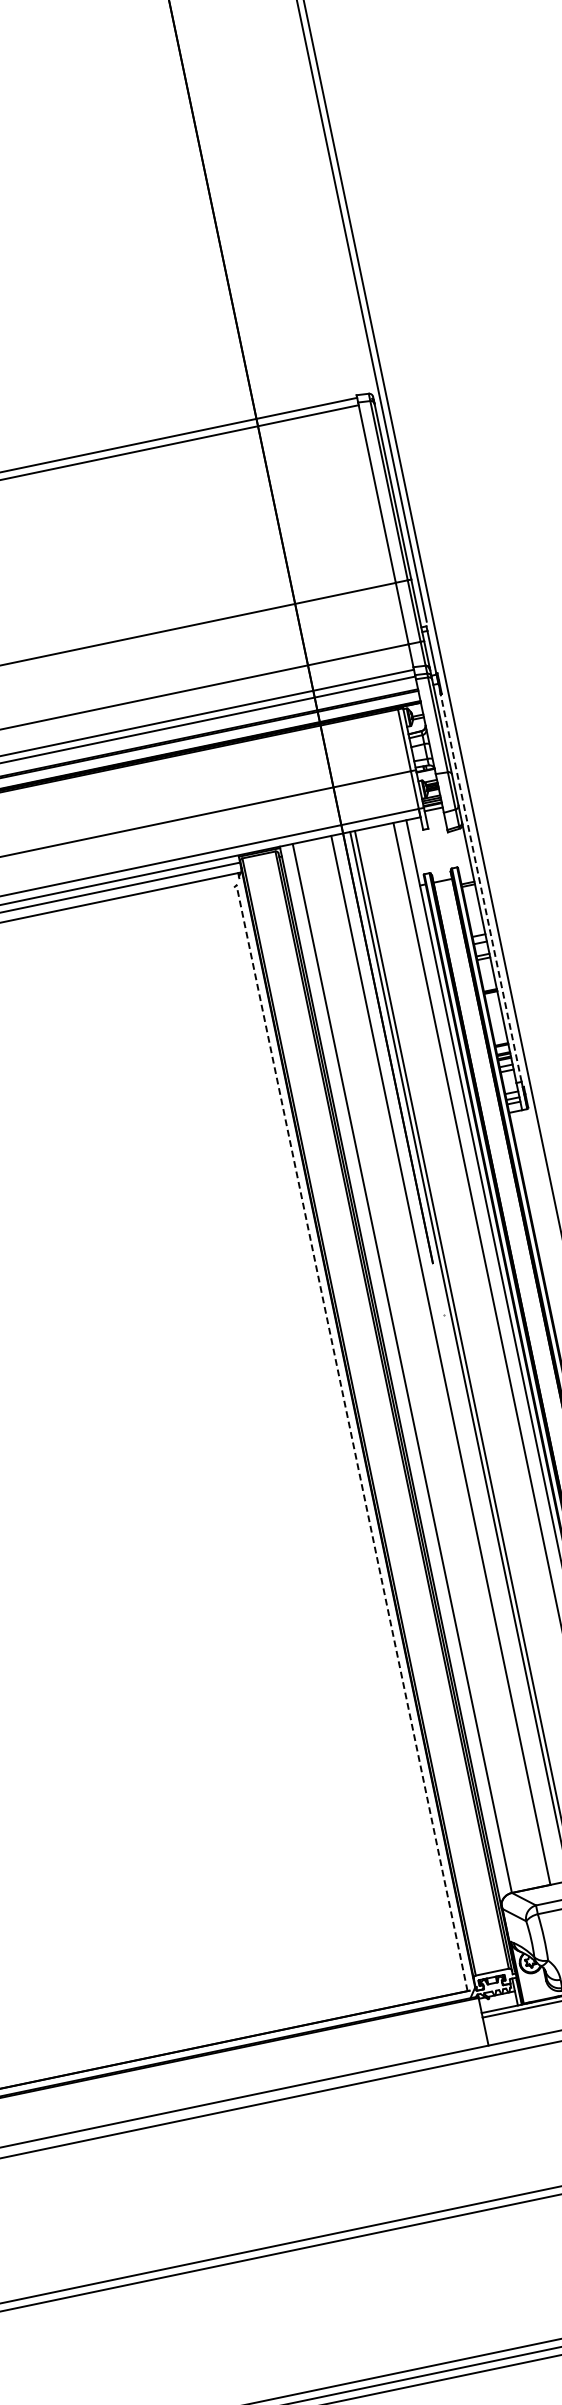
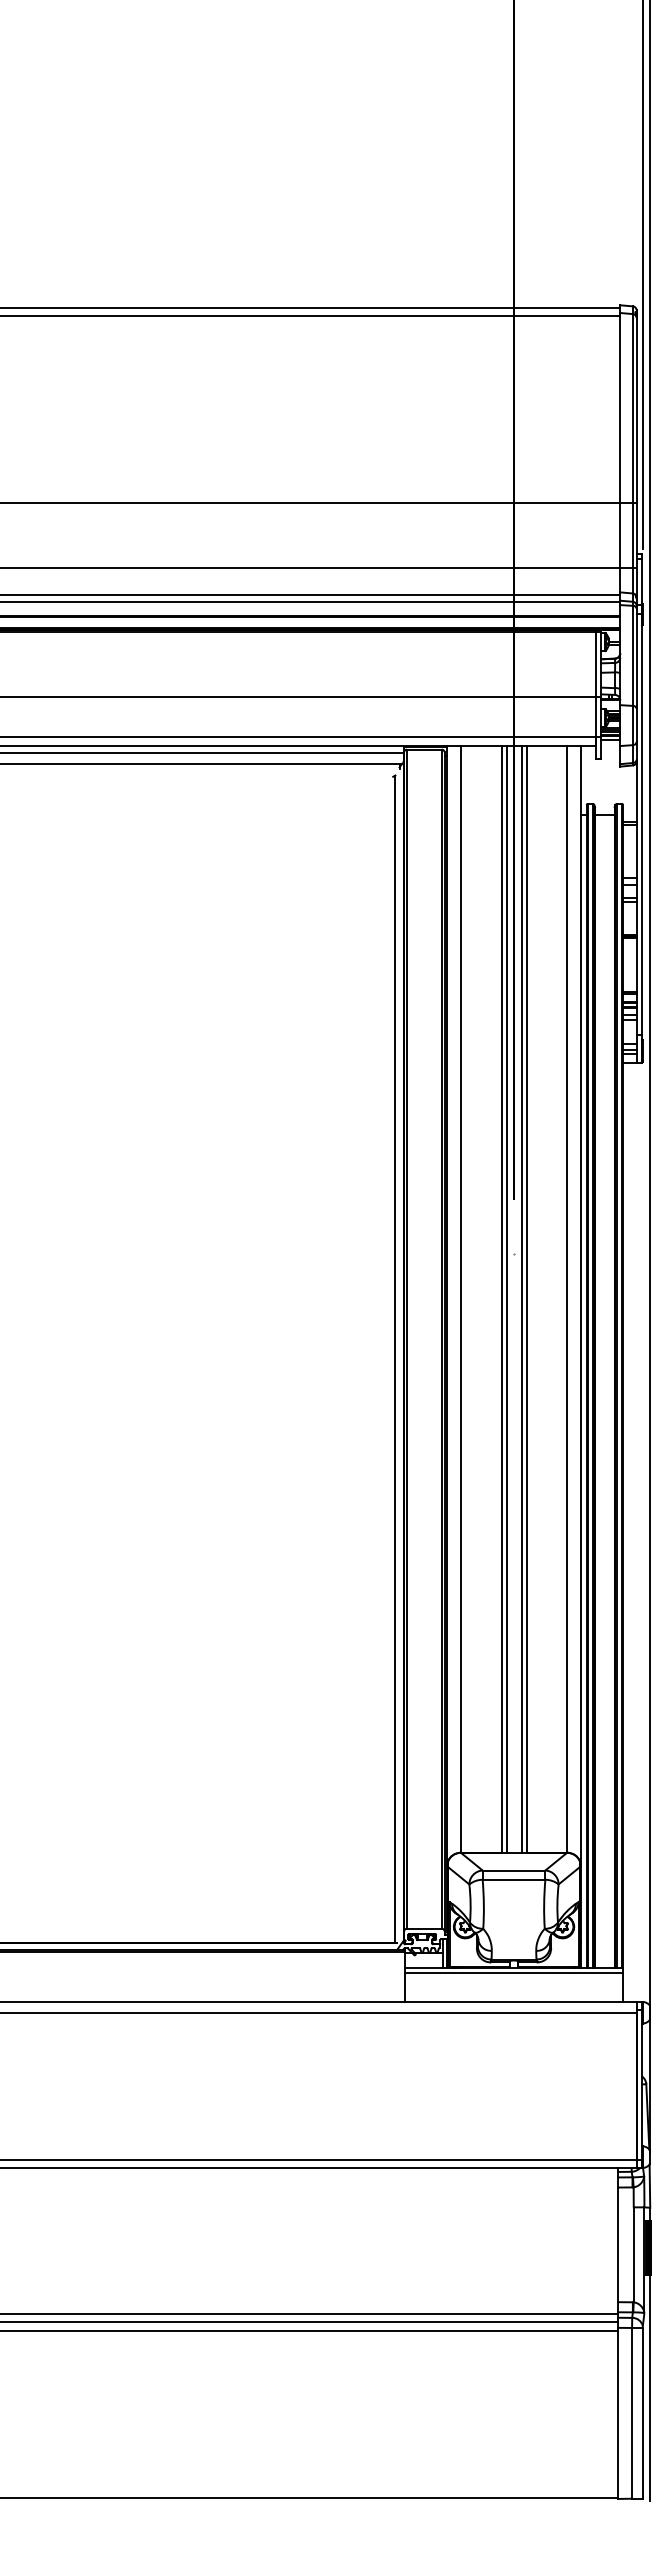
line: (480, 882) -> (642, 824), dashed -> solid
line: (445, 1358) -> (506, 1298), added
line: (352, 1438) -> (395, 1359), dashed -> solid

